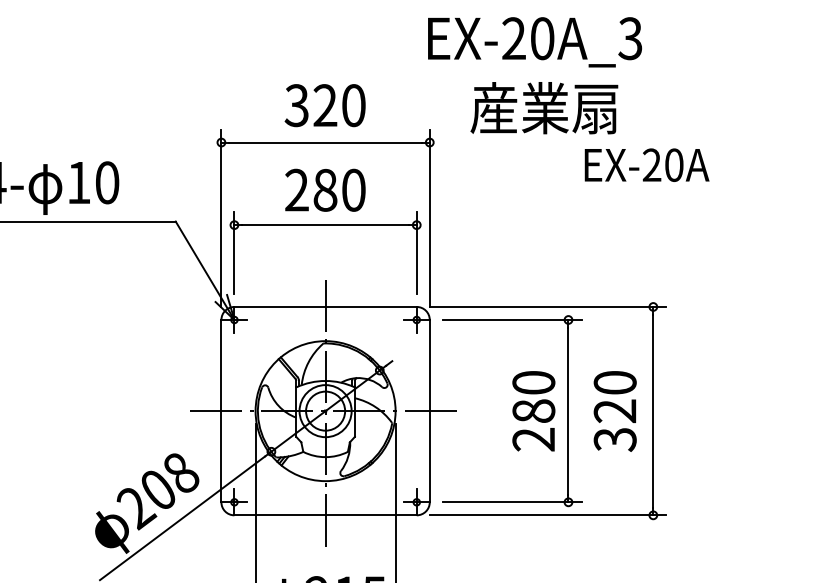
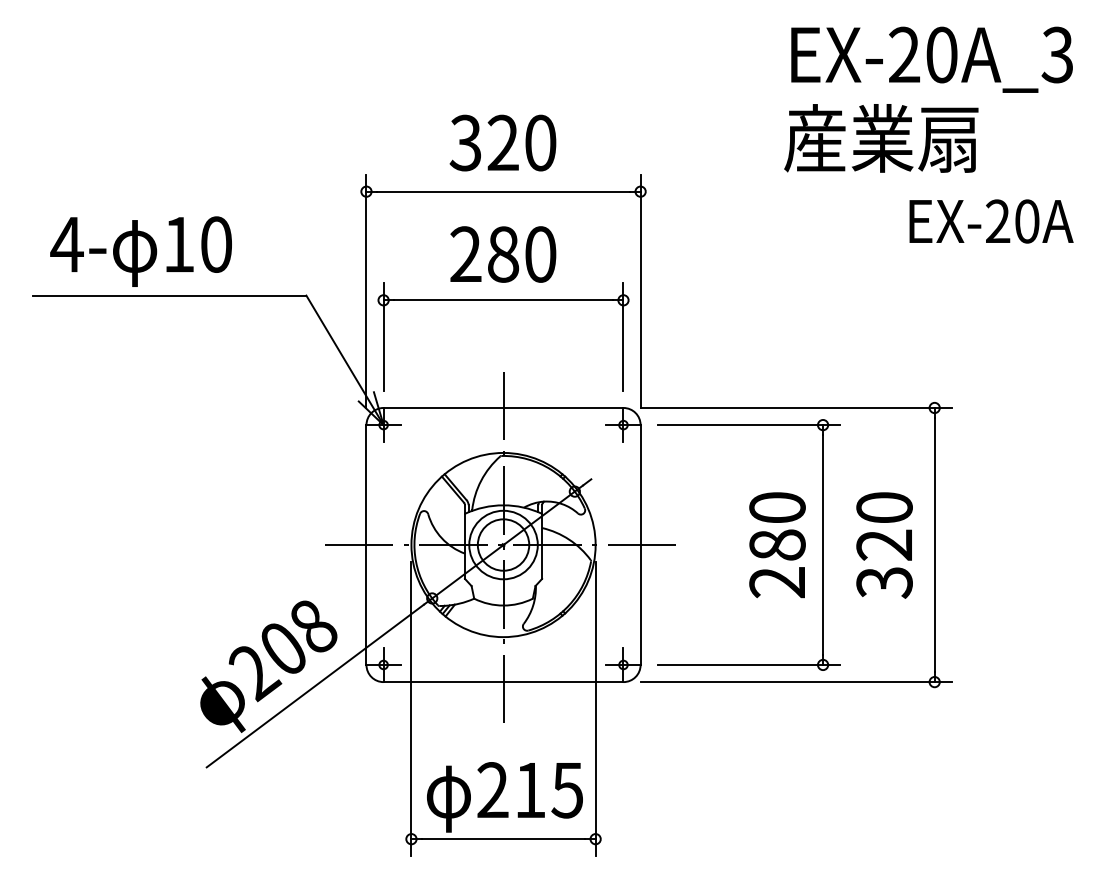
text: (534, 42) -> (931, 59), moved
text: (544, 108) -> (881, 138), moved
text: (647, 165) -> (991, 221), moved

